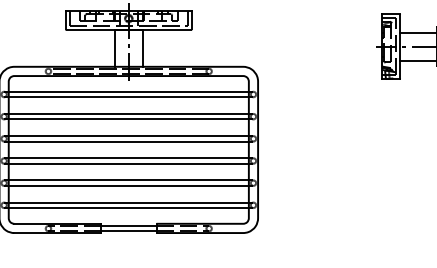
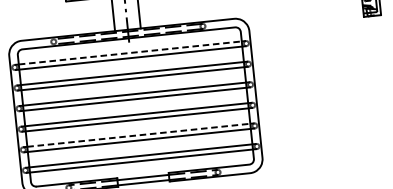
line: (129, 91) -> (130, 52), solid -> dashed
line: (129, 180) -> (139, 135), solid -> dashed

